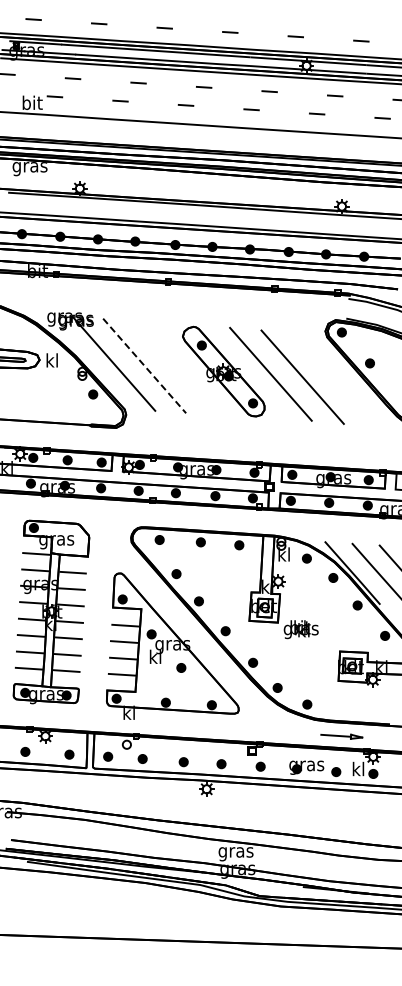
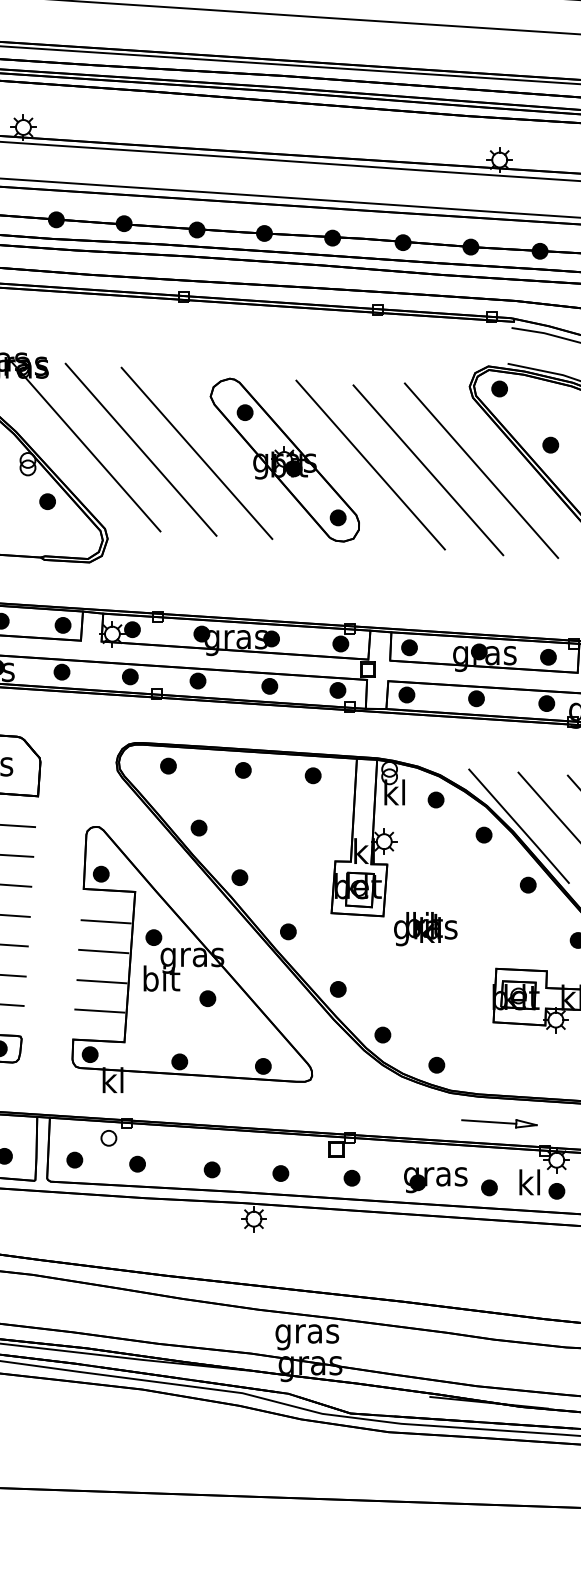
line: (144, 365) -> (140, 448), dashed -> solid
line: (174, 367) -> (195, 452), added
line: (331, 377) -> (480, 470), added
text: (156, 656) -> (162, 977), kl -> bit

